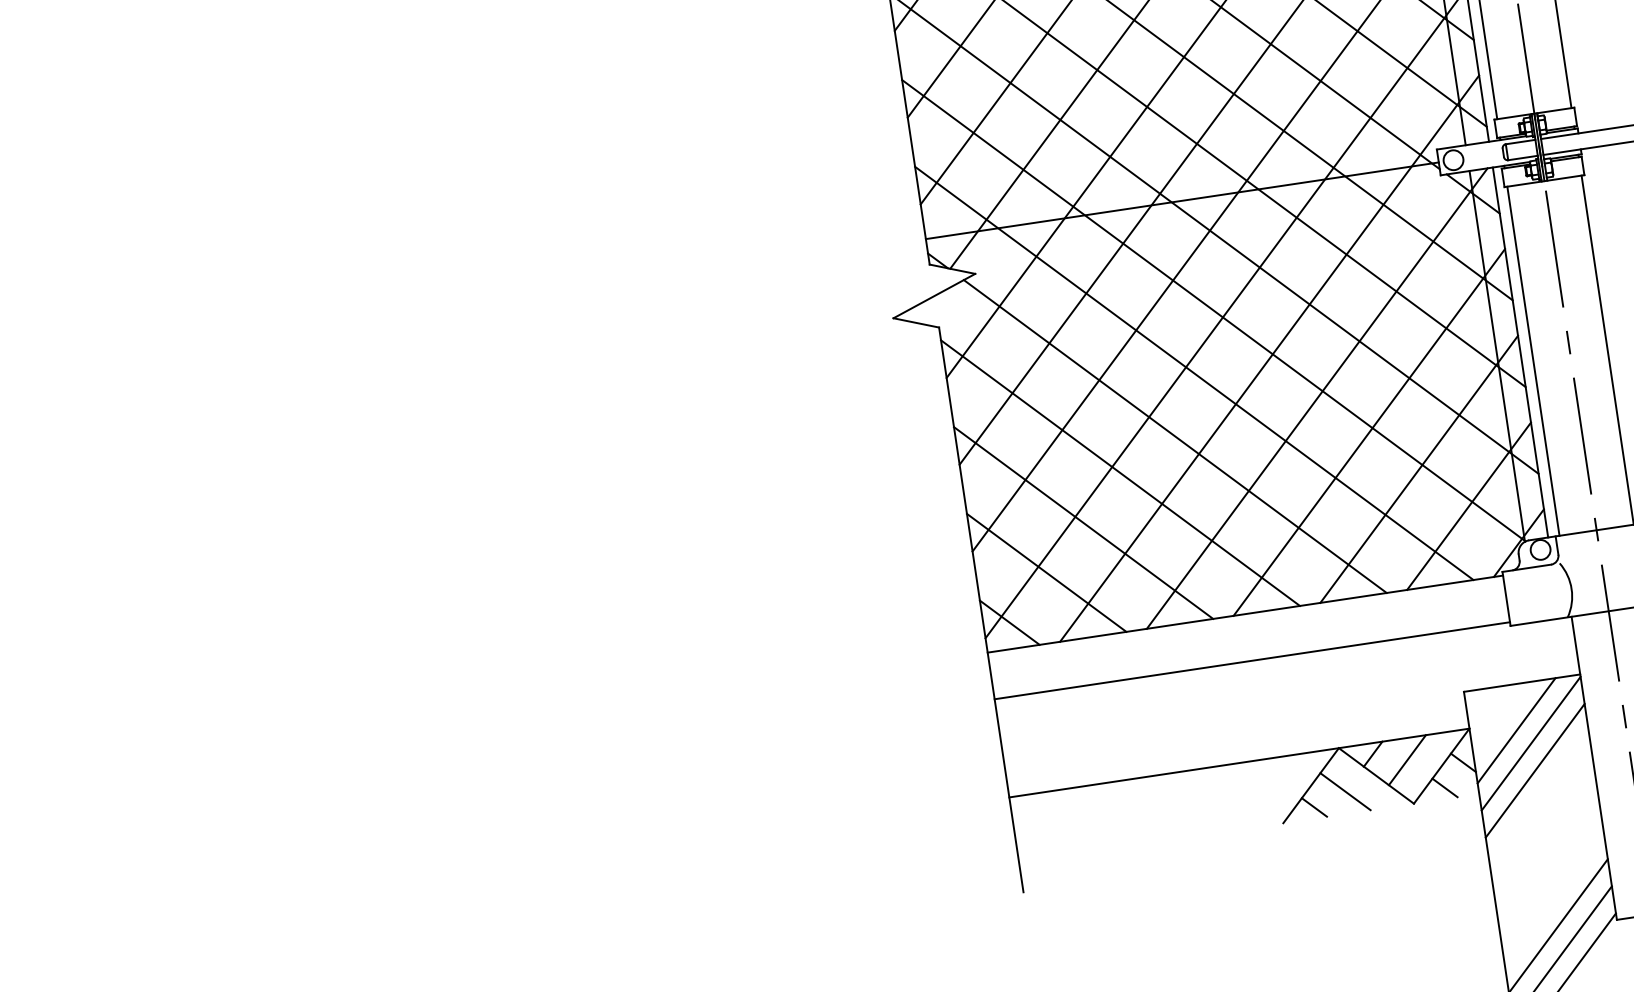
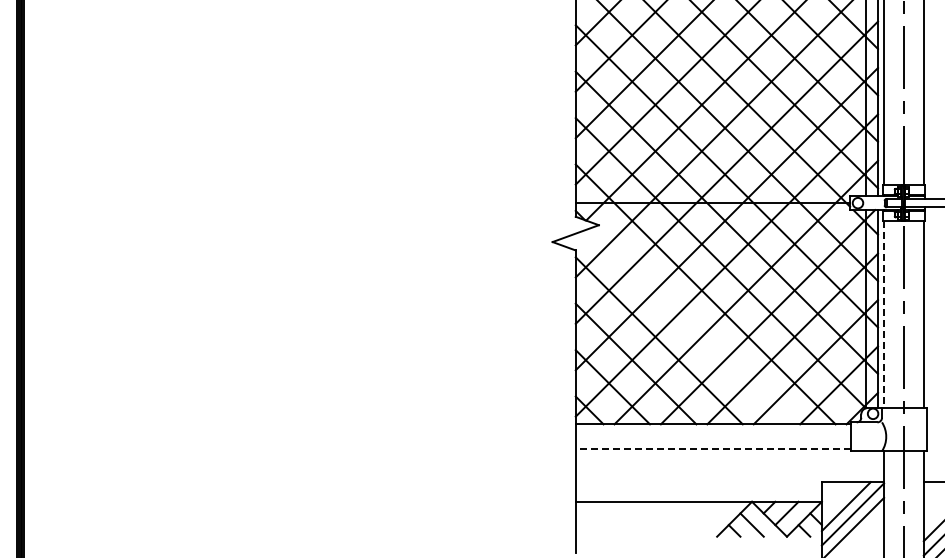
line: (1534, 362) -> (884, 315), solid -> dashed
line: (1174, 435) -> (690, 325), removed
line: (1252, 661) -> (713, 449), solid -> dashed

